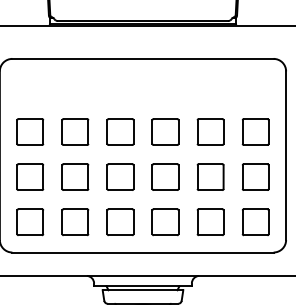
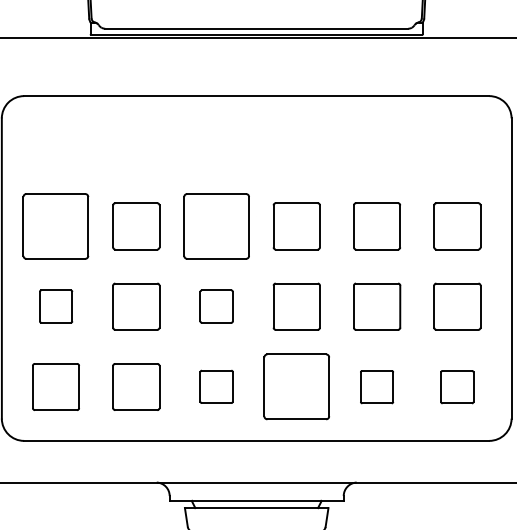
part: (30, 131) -> (56, 225), size x1.4
part: (120, 131) -> (216, 225), size x1.4
part: (30, 176) -> (56, 305), size x0.7
part: (120, 176) -> (216, 305), size x0.7
part: (120, 221) -> (216, 385), size x0.7
part: (165, 222) -> (296, 387), size x1.4
part: (210, 222) -> (376, 387), size x0.7
part: (255, 222) -> (457, 387), size x0.7

